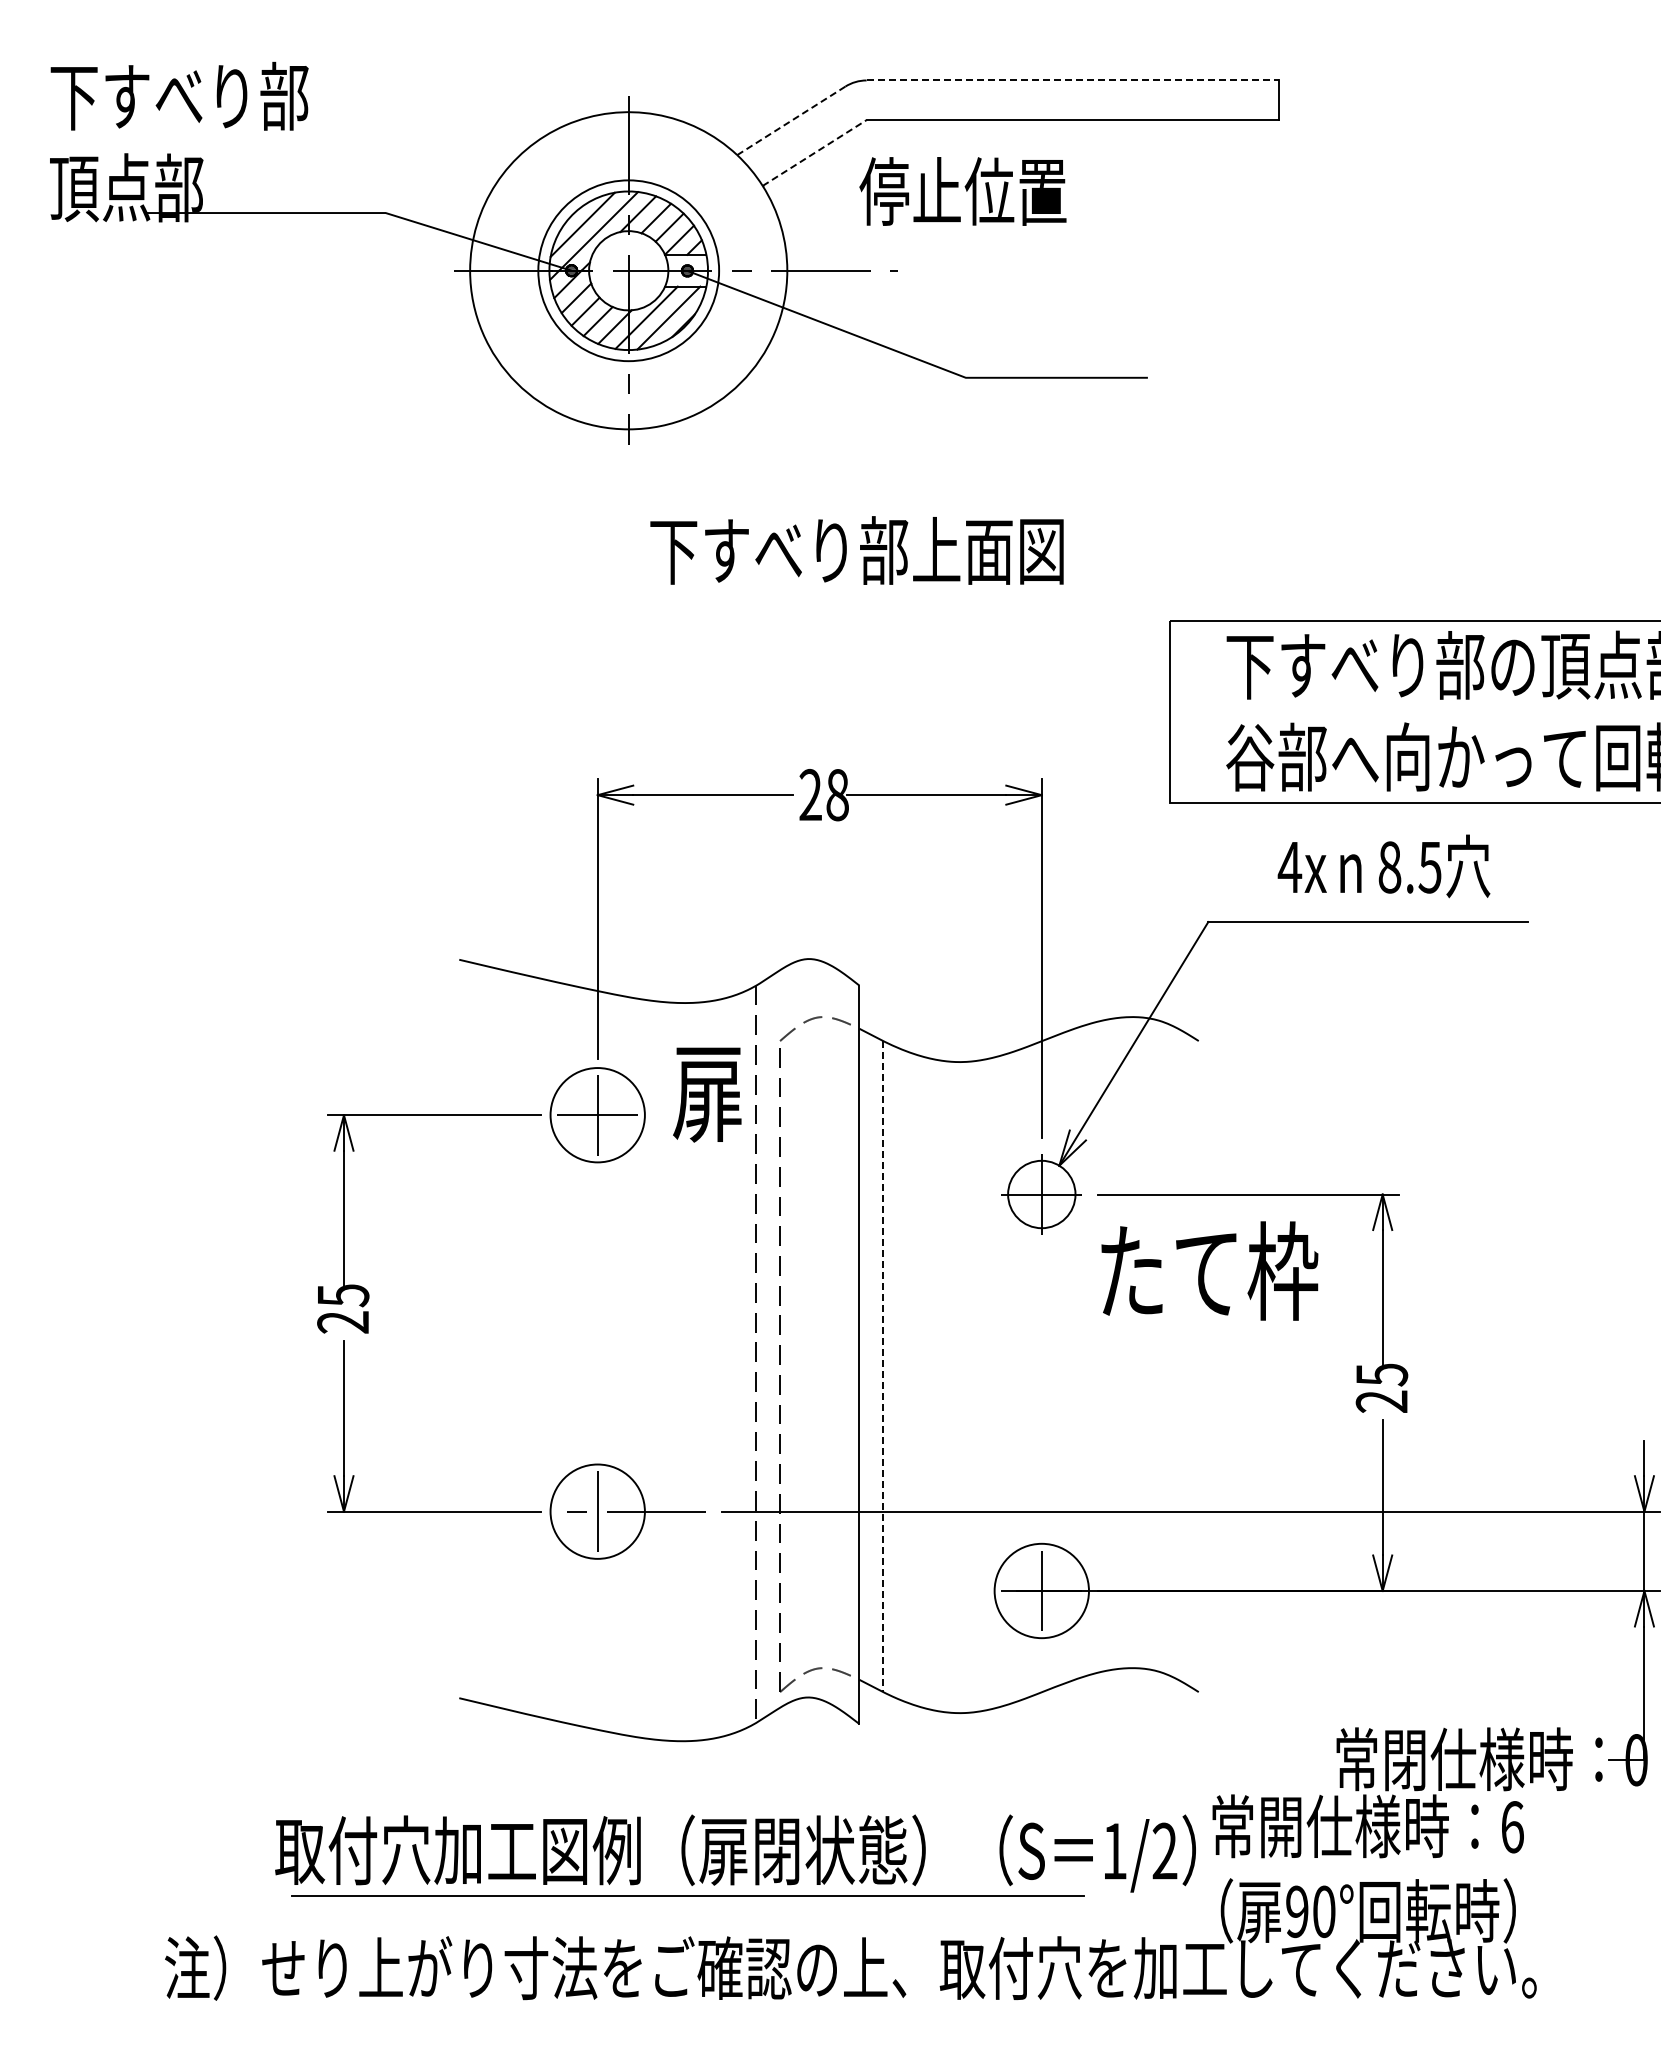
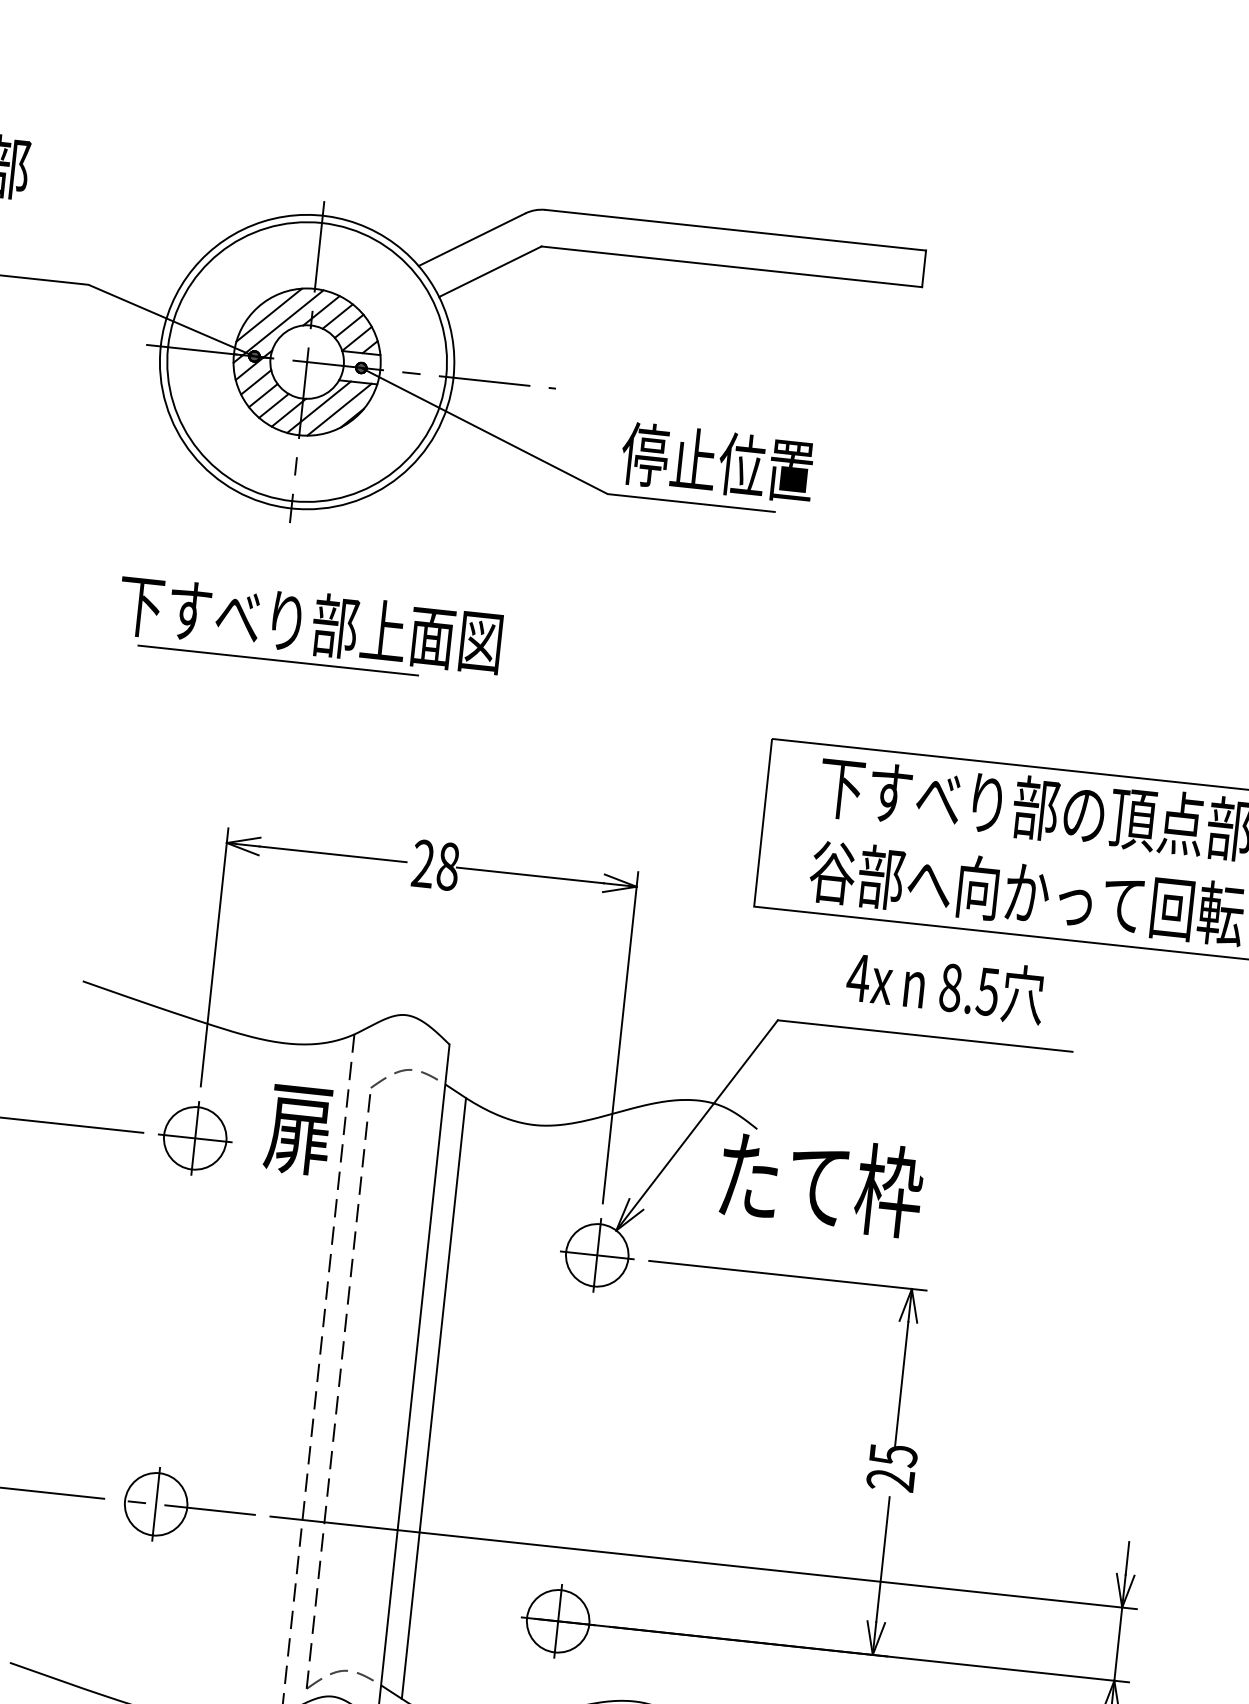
line: (1073, 80) -> (736, 230), dashed -> solid
line: (791, 120) -> (472, 239), dashed -> solid
line: (814, 153) -> (490, 272), dashed -> solid
text: (962, 191) -> (717, 462), moved
circle: (628, 270) -> (306, 361), size x1.67
text: (856, 550) -> (309, 623), moved
line: (631, 593) -> (277, 660), added
circle: (597, 1114) -> (195, 1137), size x0.71
text: (1209, 1270) -> (821, 1183), moved
line: (883, 1366) -> (434, 1398), dashed -> solid
circle: (597, 1511) -> (155, 1504), size x0.71
circle: (1041, 1590) -> (557, 1620), size x0.71

